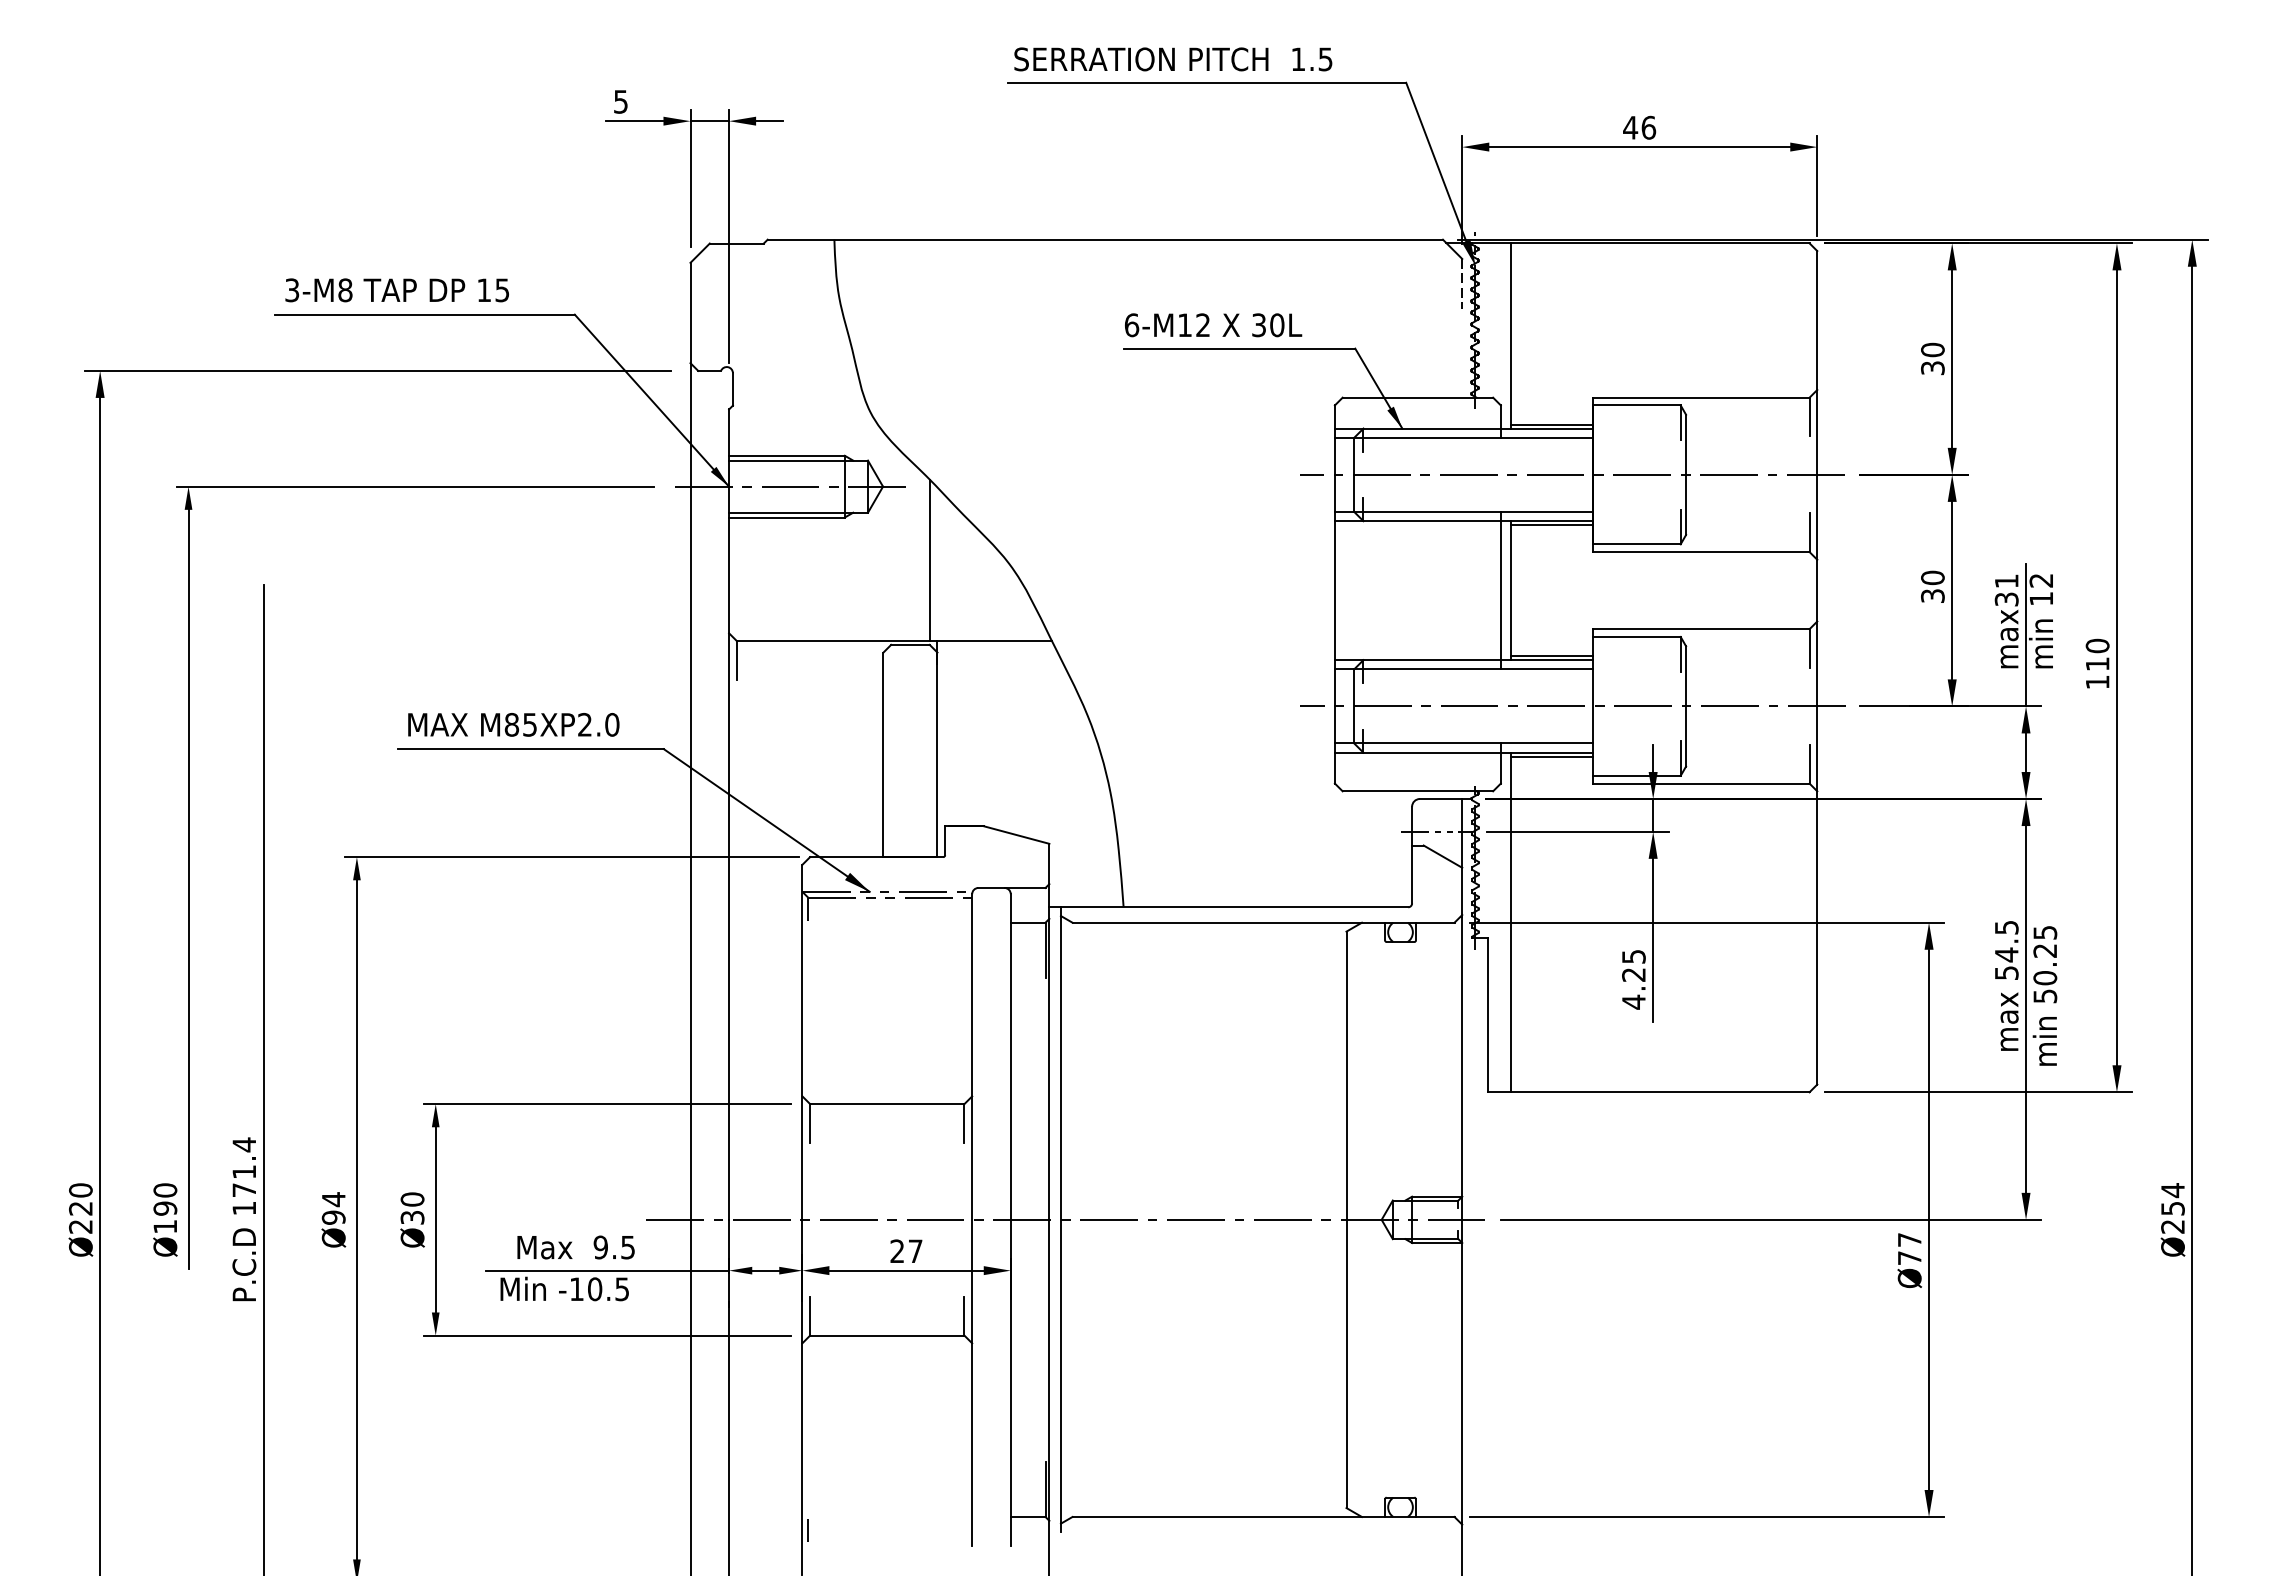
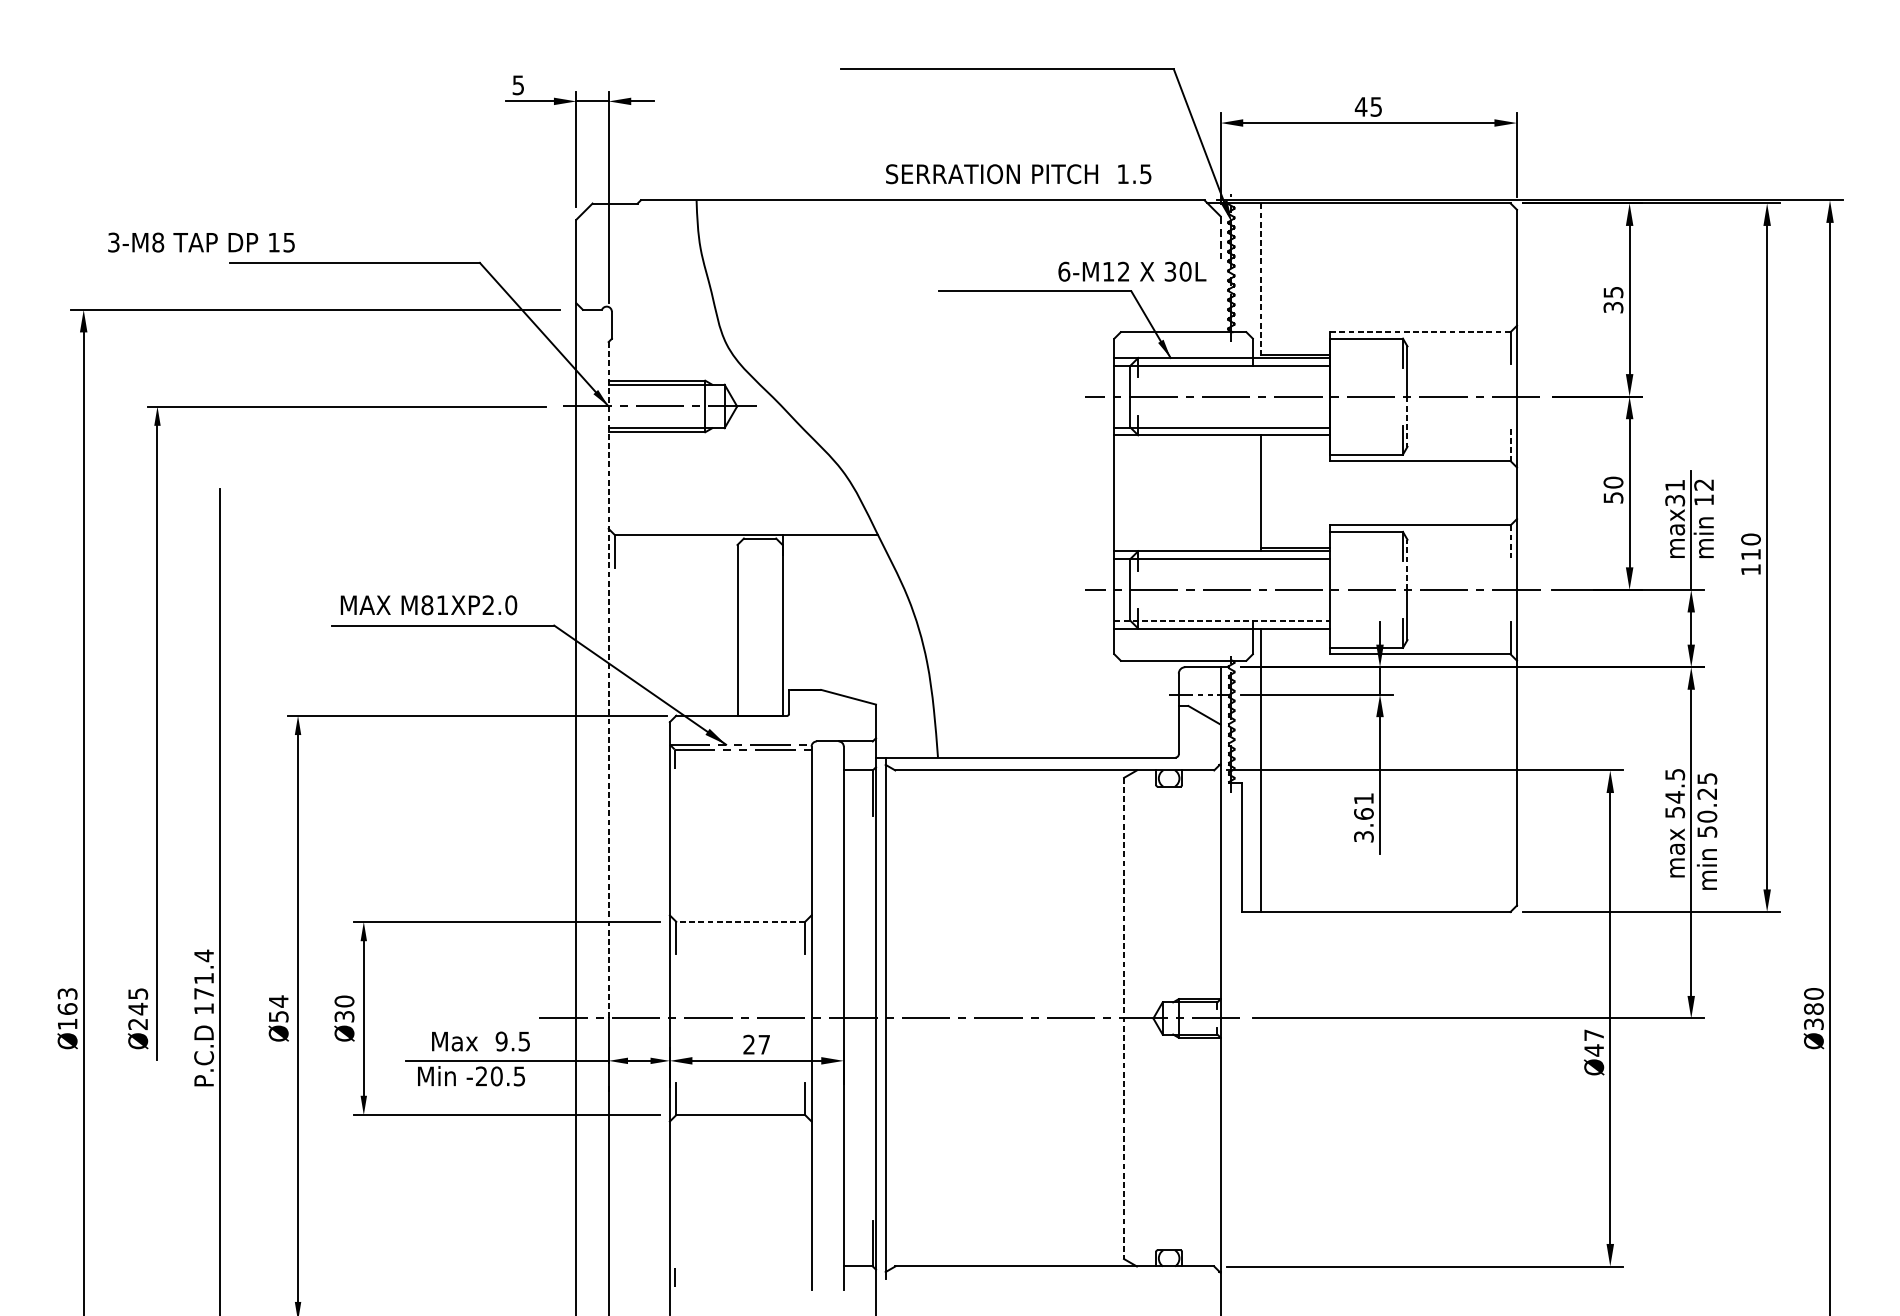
text: (1173, 59) -> (1018, 174), moved
text: (1648, 127) -> (1376, 106), 46 -> 45
text: (396, 290) -> (200, 242), moved
text: (1213, 325) -> (1132, 271), moved
line: (1510, 335) -> (1260, 280), solid -> dashed
text: (1932, 349) -> (1613, 291), 30 -> 35
line: (1701, 397) -> (1420, 332), solid -> dashed
line: (1686, 505) -> (1407, 422), solid -> dashed
line: (1551, 525) -> (1295, 438), removed
line: (1809, 533) -> (1510, 445), solid -> dashed
line: (929, 560) -> (775, 468), removed
line: (1500, 590) -> (1252, 493), removed
text: (1932, 595) -> (1613, 497), 30 -> 50
line: (1809, 649) -> (1510, 542), solid -> dashed
line: (1686, 675) -> (1407, 564), solid -> dashed
text: (529, 724) -> (442, 604), M85XP2.0 -> M81XP2.0
line: (1464, 743) -> (1222, 620), solid -> dashed
line: (1551, 756) -> (1295, 631), removed
line: (729, 815) -> (609, 680), solid -> dashed
text: (1633, 979) -> (1363, 817), 4.25 -> 3.61
line: (886, 1104) -> (740, 922), solid -> dashed
text: (80, 1208) -> (67, 1008), Ø220 -> Ø163
text: (165, 1208) -> (138, 1008), Ø190 -> Ø245
text: (2172, 1208) -> (1813, 1008), Ø254 -> Ø380
text: (333, 1217) -> (278, 1016), Ø94 -> Ø54
line: (1346, 1220) -> (1124, 1019), solid -> dashed
text: (1909, 1257) -> (1593, 1049), Ø77 -> Ø47
text: (576, 1288) -> (481, 1075), -10.5 -> -20.5

